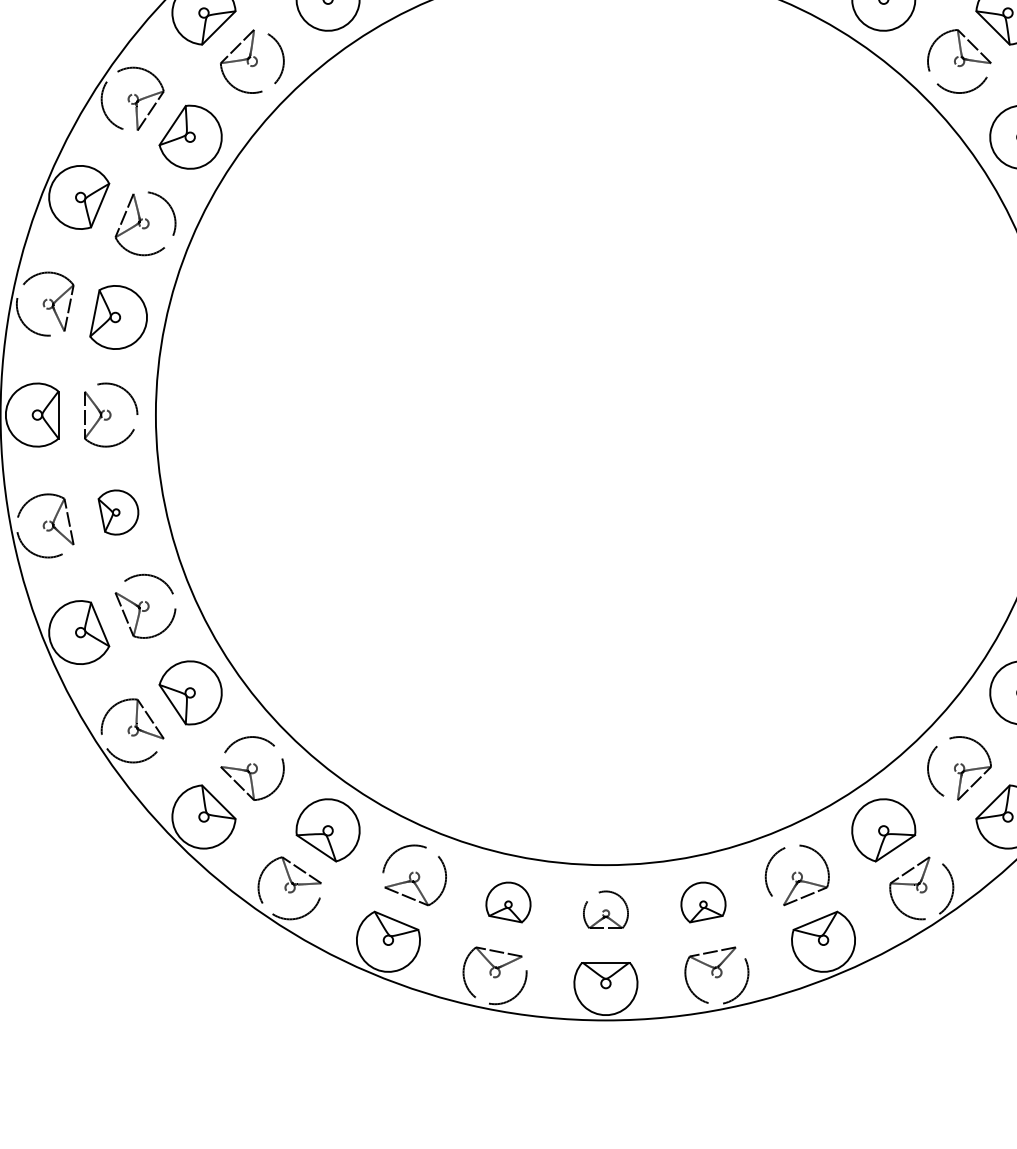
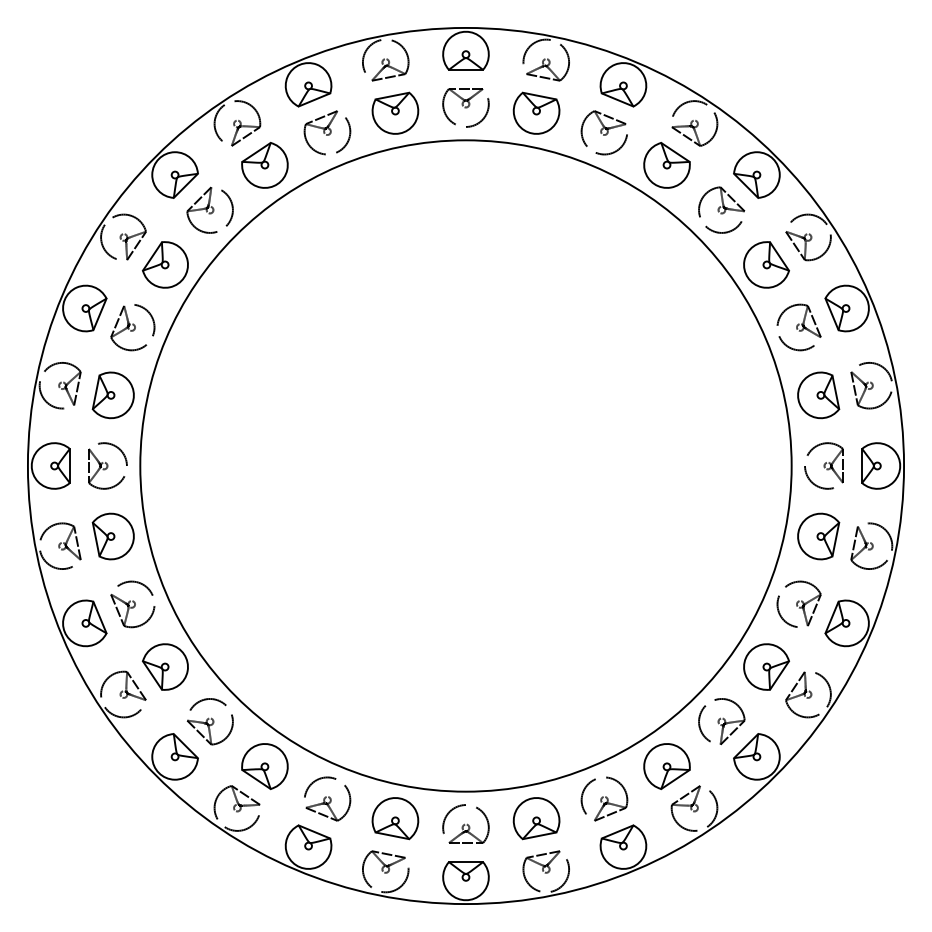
part: (117, 512) -> (112, 536), size x1.43
part: (508, 902) -> (395, 818), size x1.43
part: (703, 902) -> (536, 818), size x1.43
part: (605, 909) -> (465, 823), size x1.43

